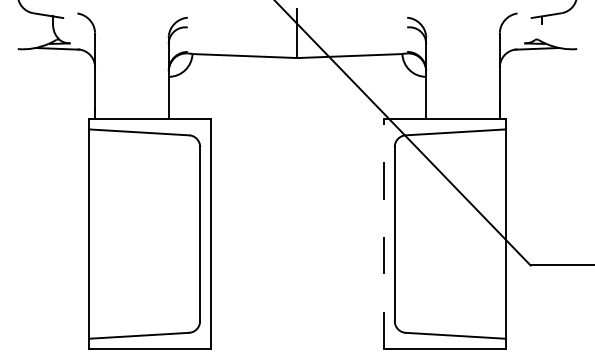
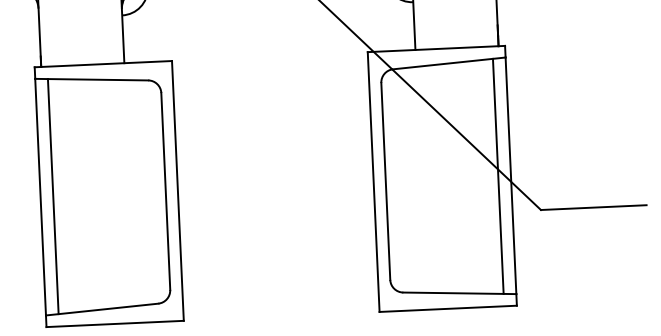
line: (100, 234) -> (53, 197), added
line: (384, 234) -> (374, 182), dashed -> solid
line: (494, 234) -> (498, 176), added

